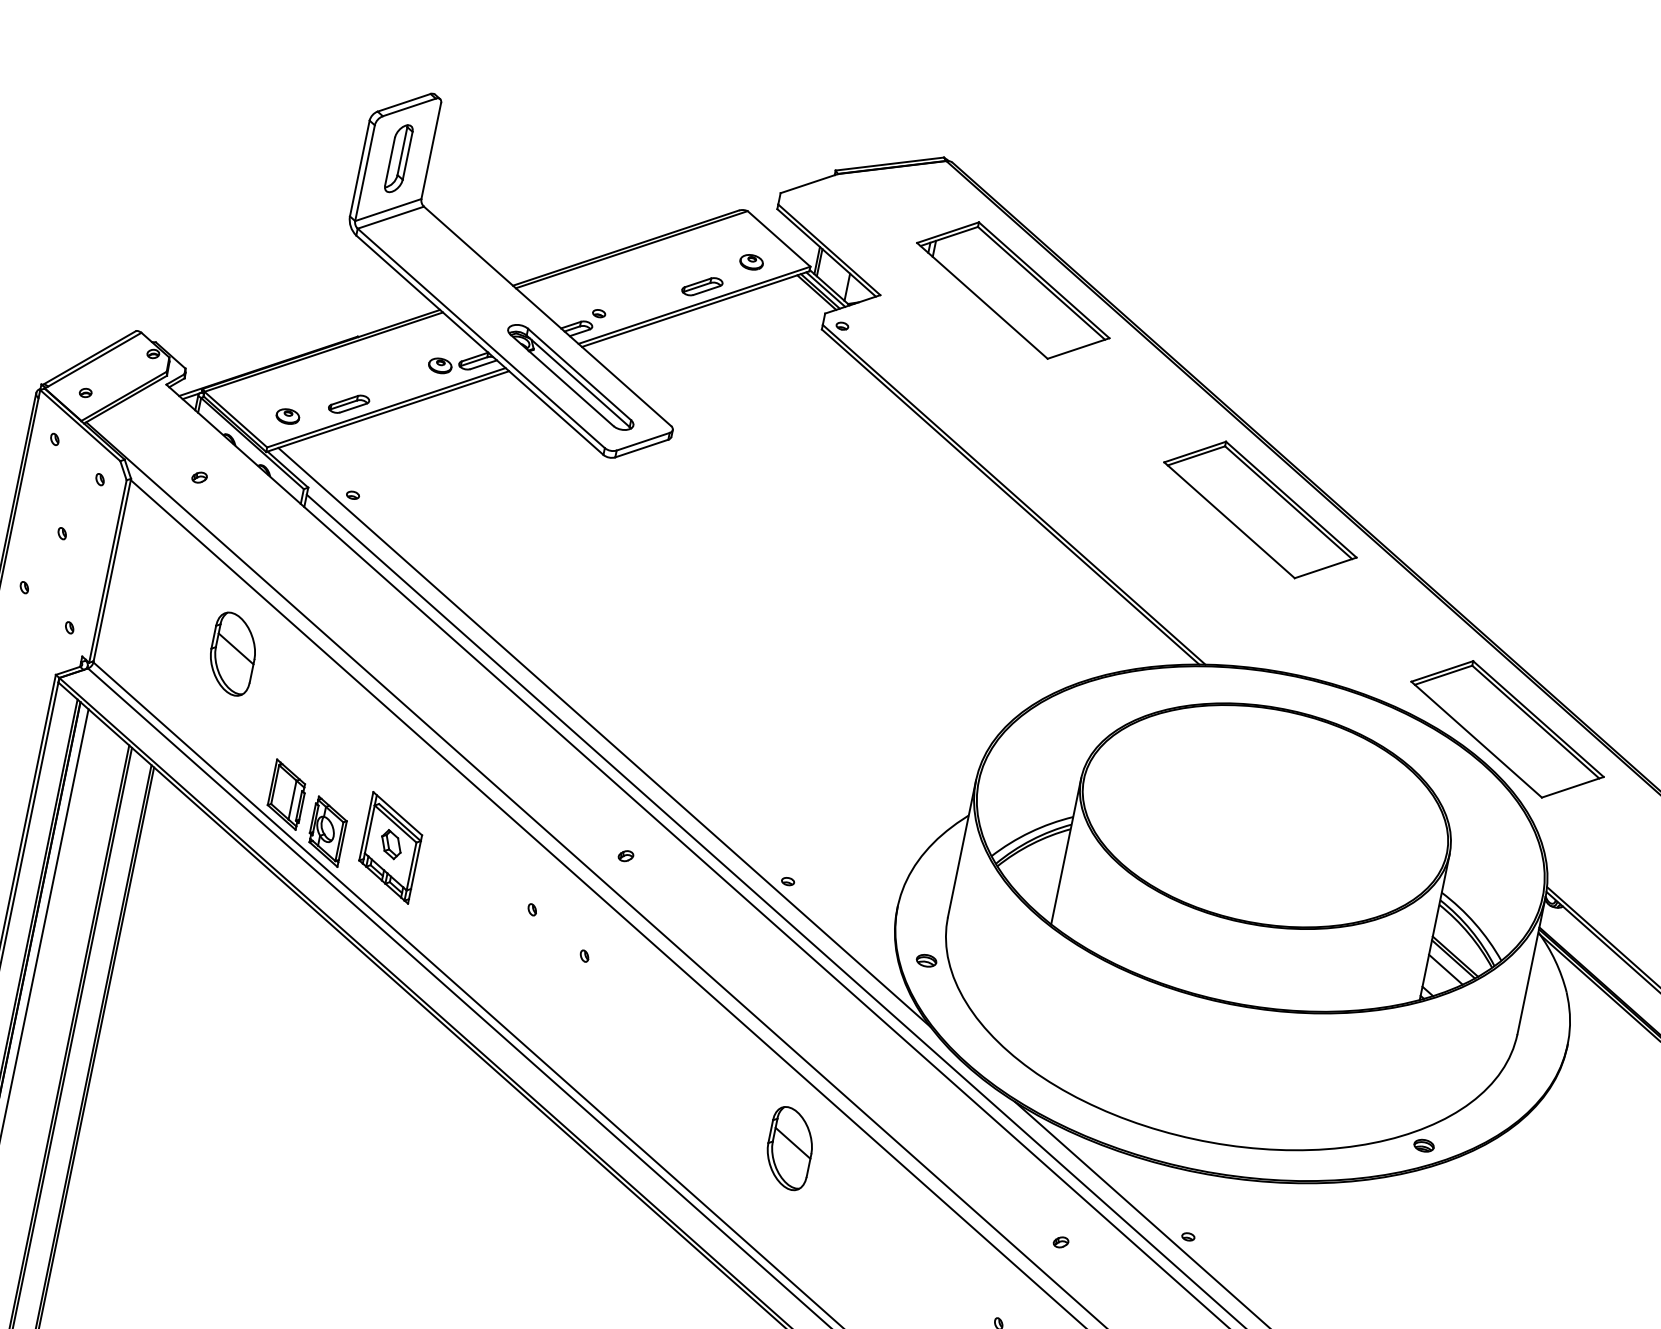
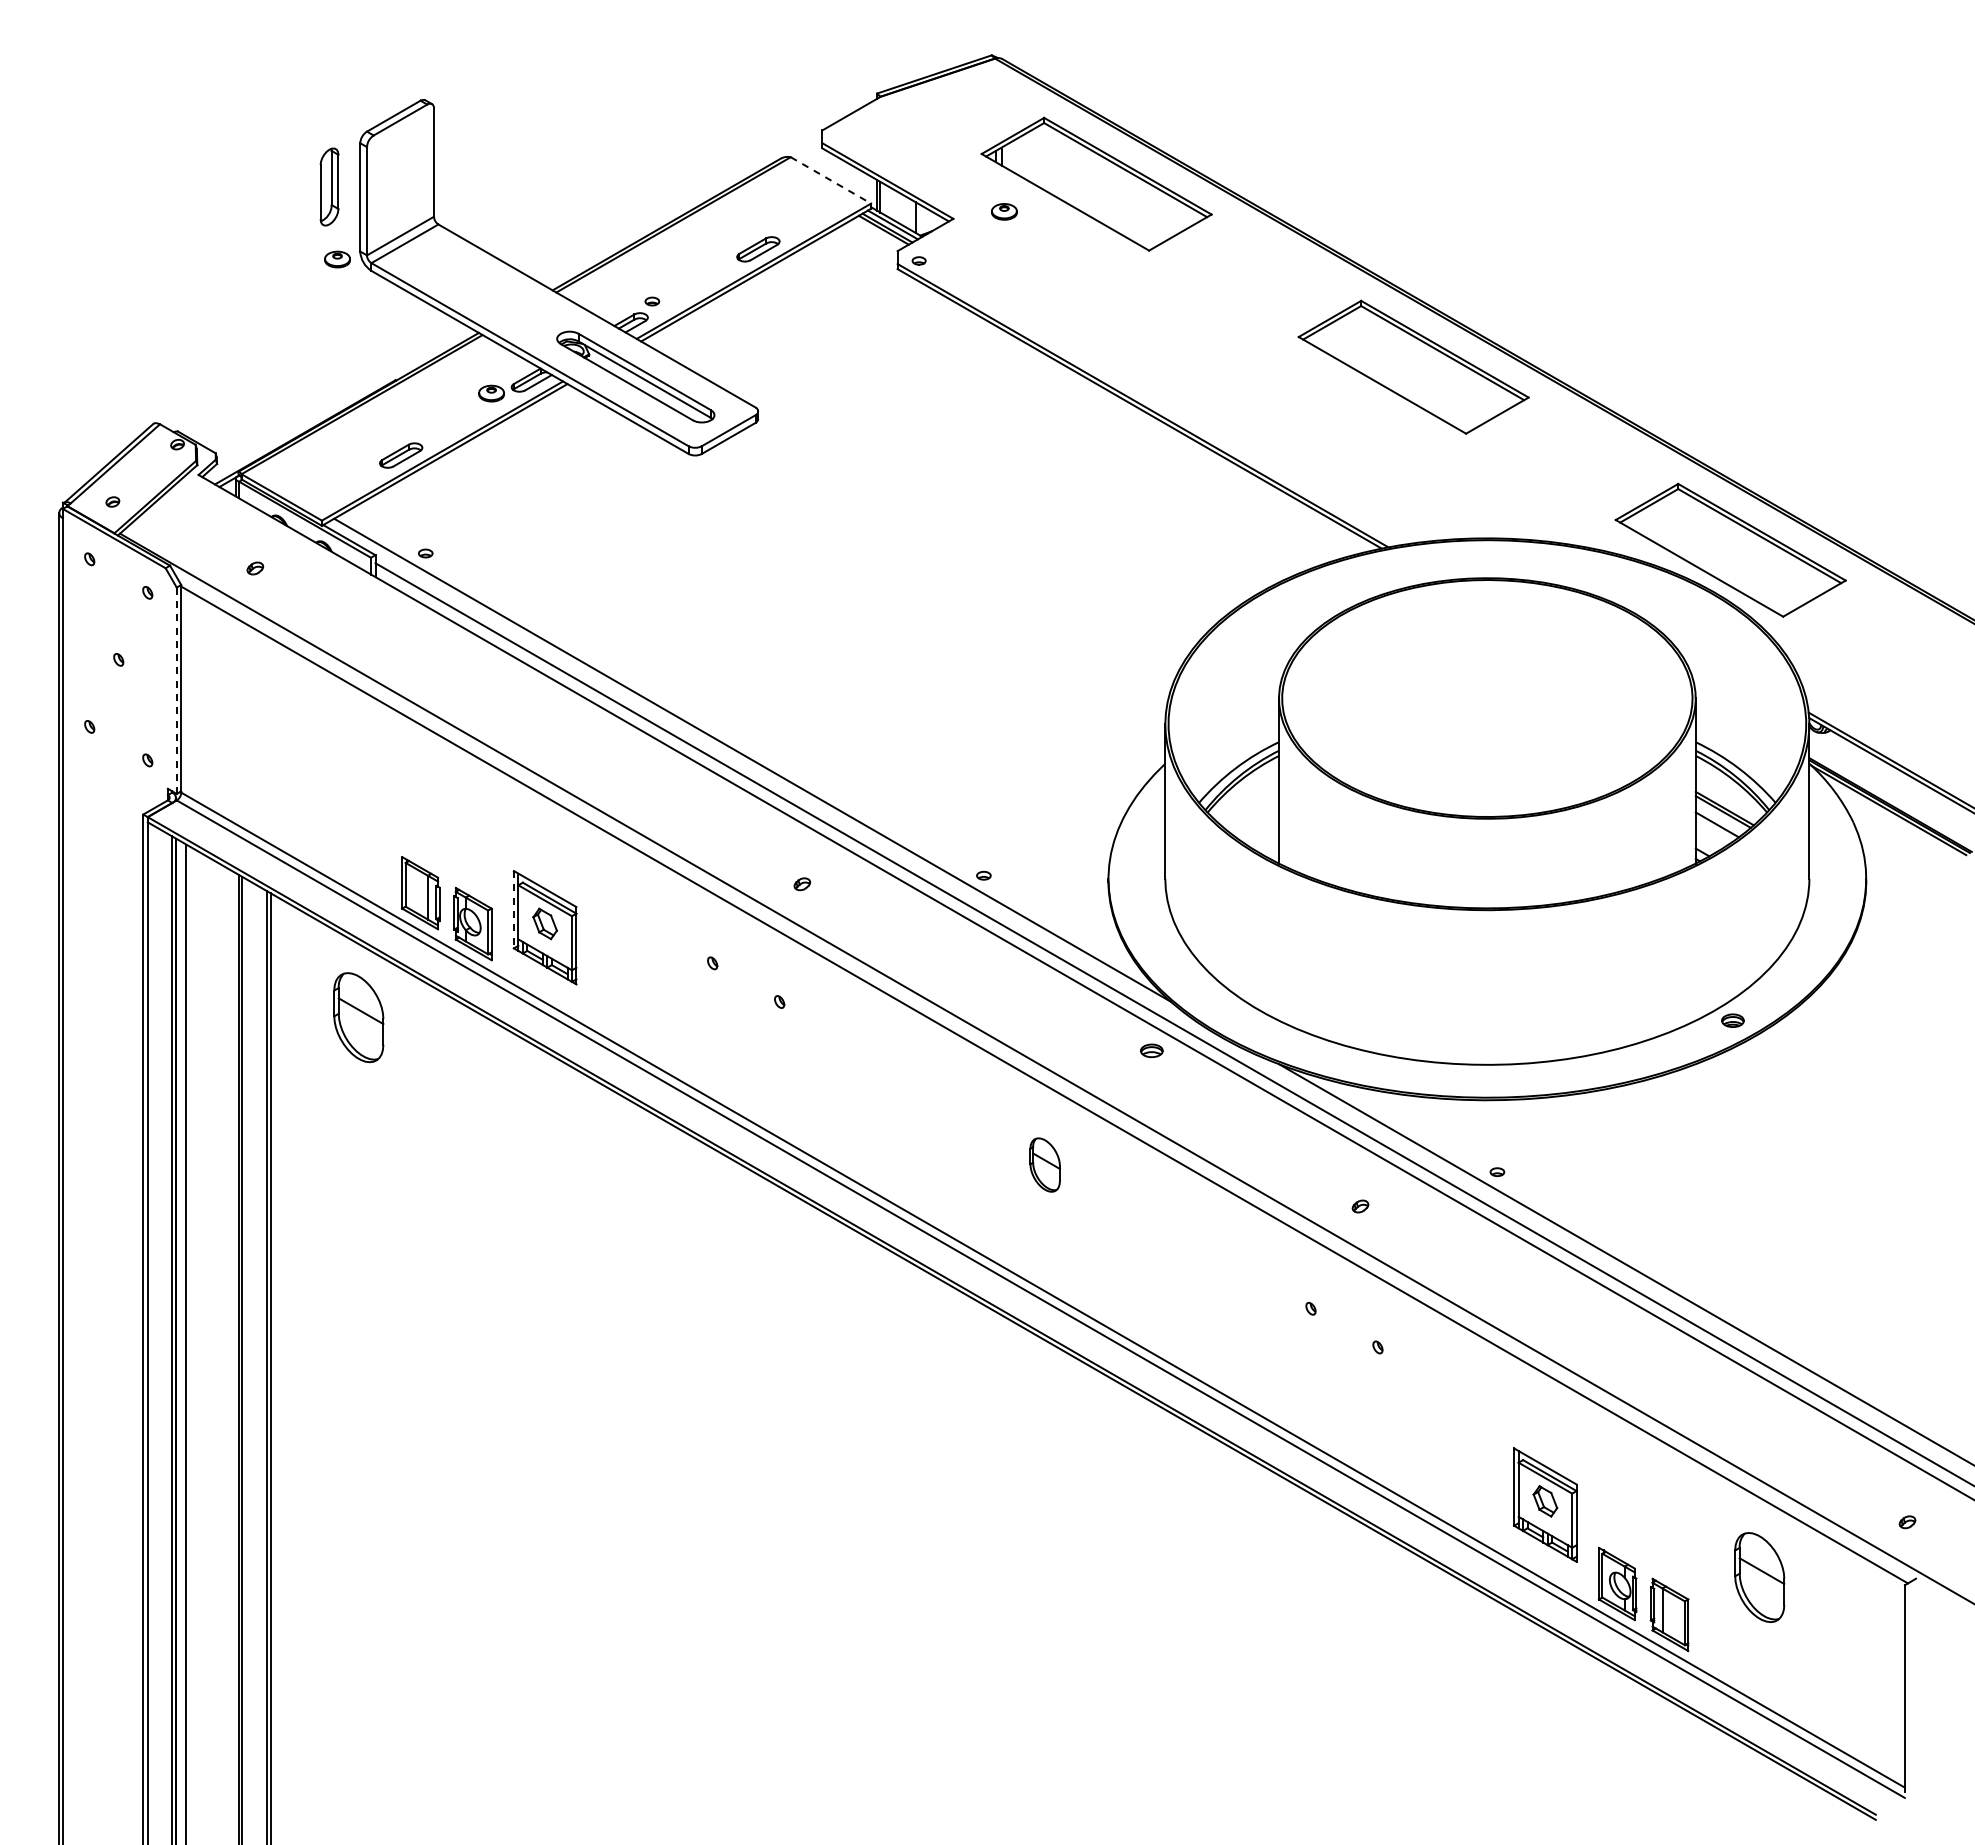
part: (398, 158) -> (329, 186), moved
line: (779, 239) -> (831, 180), solid -> dashed
part: (751, 262) -> (1004, 211), moved
part: (287, 416) -> (337, 259), moved
line: (107, 572) -> (176, 691), solid -> dashed
part: (232, 653) -> (358, 1017), moved
line: (366, 826) -> (513, 909), solid -> dashed
part: (926, 960) -> (1151, 1050), moved
part: (789, 1147) -> (1044, 1164), size x0.6

